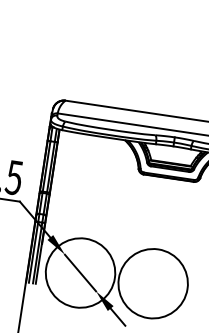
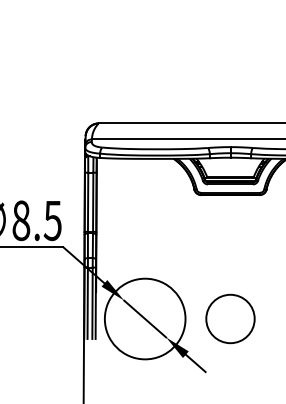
circle: (153, 283) -> (230, 318), size x0.6

